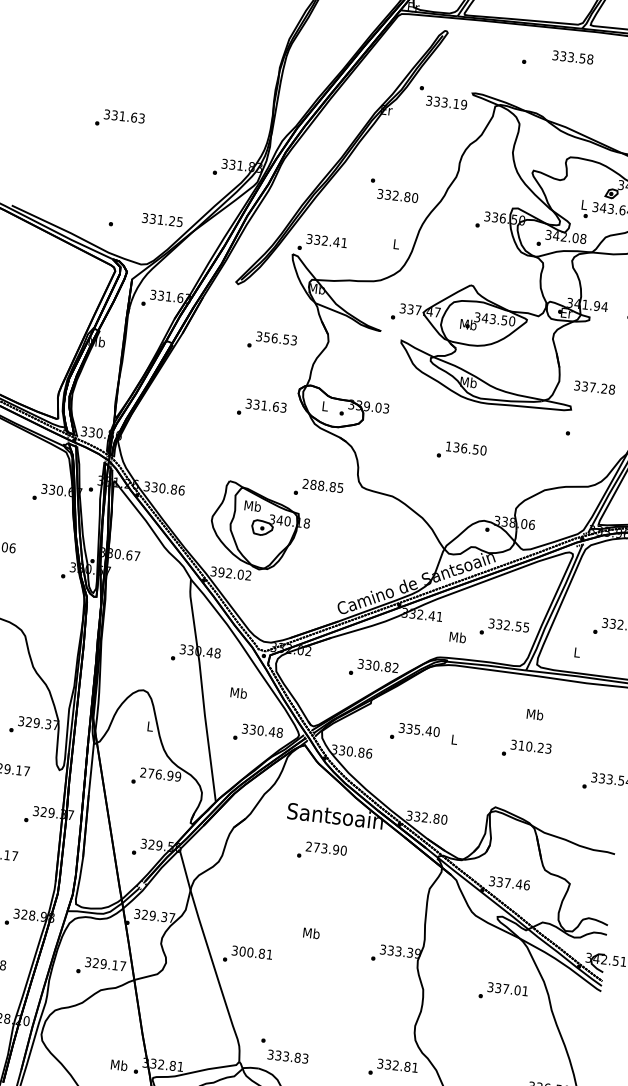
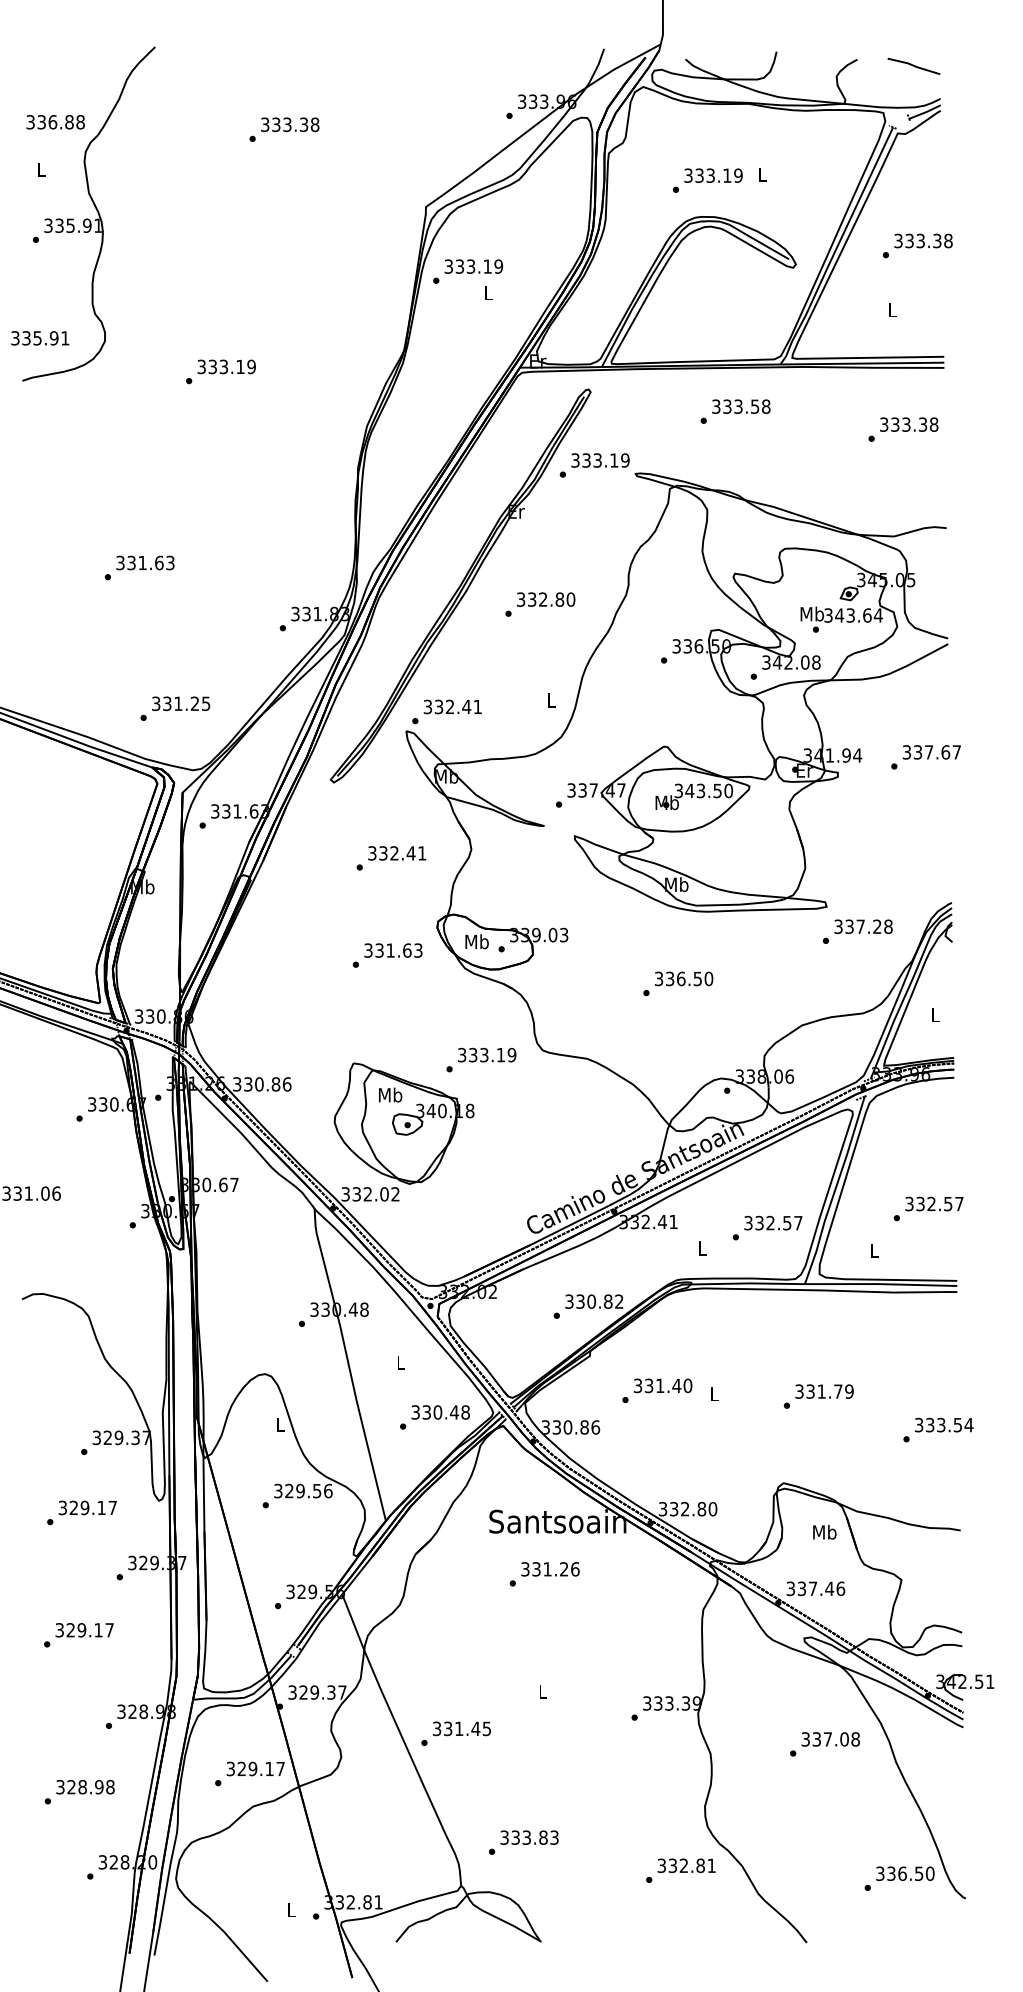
text: (573, 57) -> (741, 406), moved
text: (446, 102) -> (600, 460), moved
text: (398, 195) -> (546, 599), moved
text: (583, 204) -> (811, 613), L -> Mb
text: (162, 219) -> (181, 703), moved
text: (280, 339) -> (402, 853), 356.53 -> 332.41
text: (594, 387) -> (863, 926), moved
text: (324, 406) -> (476, 941), L -> Mb
text: (448, 446) -> (658, 978), 136.50 -> 336.50
text: (323, 485) -> (487, 1054), 288.85 -> 333.19
text: (221, 572) -> (356, 1194), 392.02 -> 332.02
text: (526, 627) -> (798, 1223), 332.55 -> 332.57
text: (457, 636) -> (702, 1247), Mb -> L
text: (238, 692) -> (400, 1362), Mb -> L
text: (534, 714) -> (824, 1531), moved
text: (417, 729) -> (660, 1385), 335.40 -> 331.40
text: (534, 747) -> (829, 1391), 310.23 -> 331.79
text: (160, 774) -> (303, 1490), 276.99 -> 329.56
text: (326, 848) -> (550, 1569), 273.90 -> 331.26
text: (311, 933) -> (542, 1691), Mb -> L
text: (255, 952) -> (466, 1728), 300.81 -> 331.45
text: (525, 991) -> (855, 1739), 337.01 -> 337.08
text: (288, 1056) -> (529, 1837), moved
text: (119, 1064) -> (291, 1909), Mb -> L

